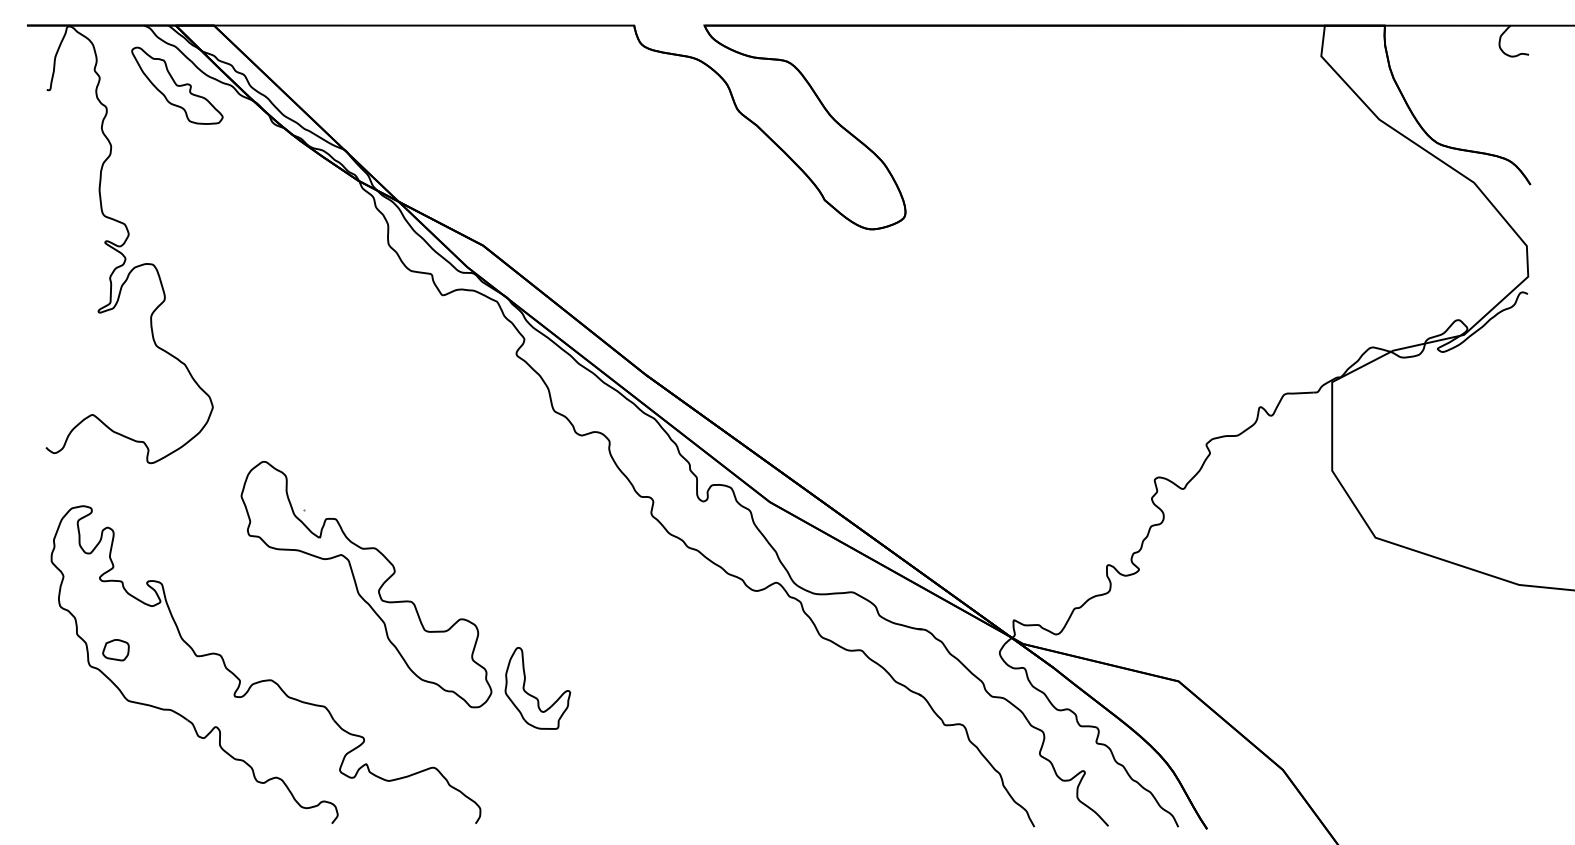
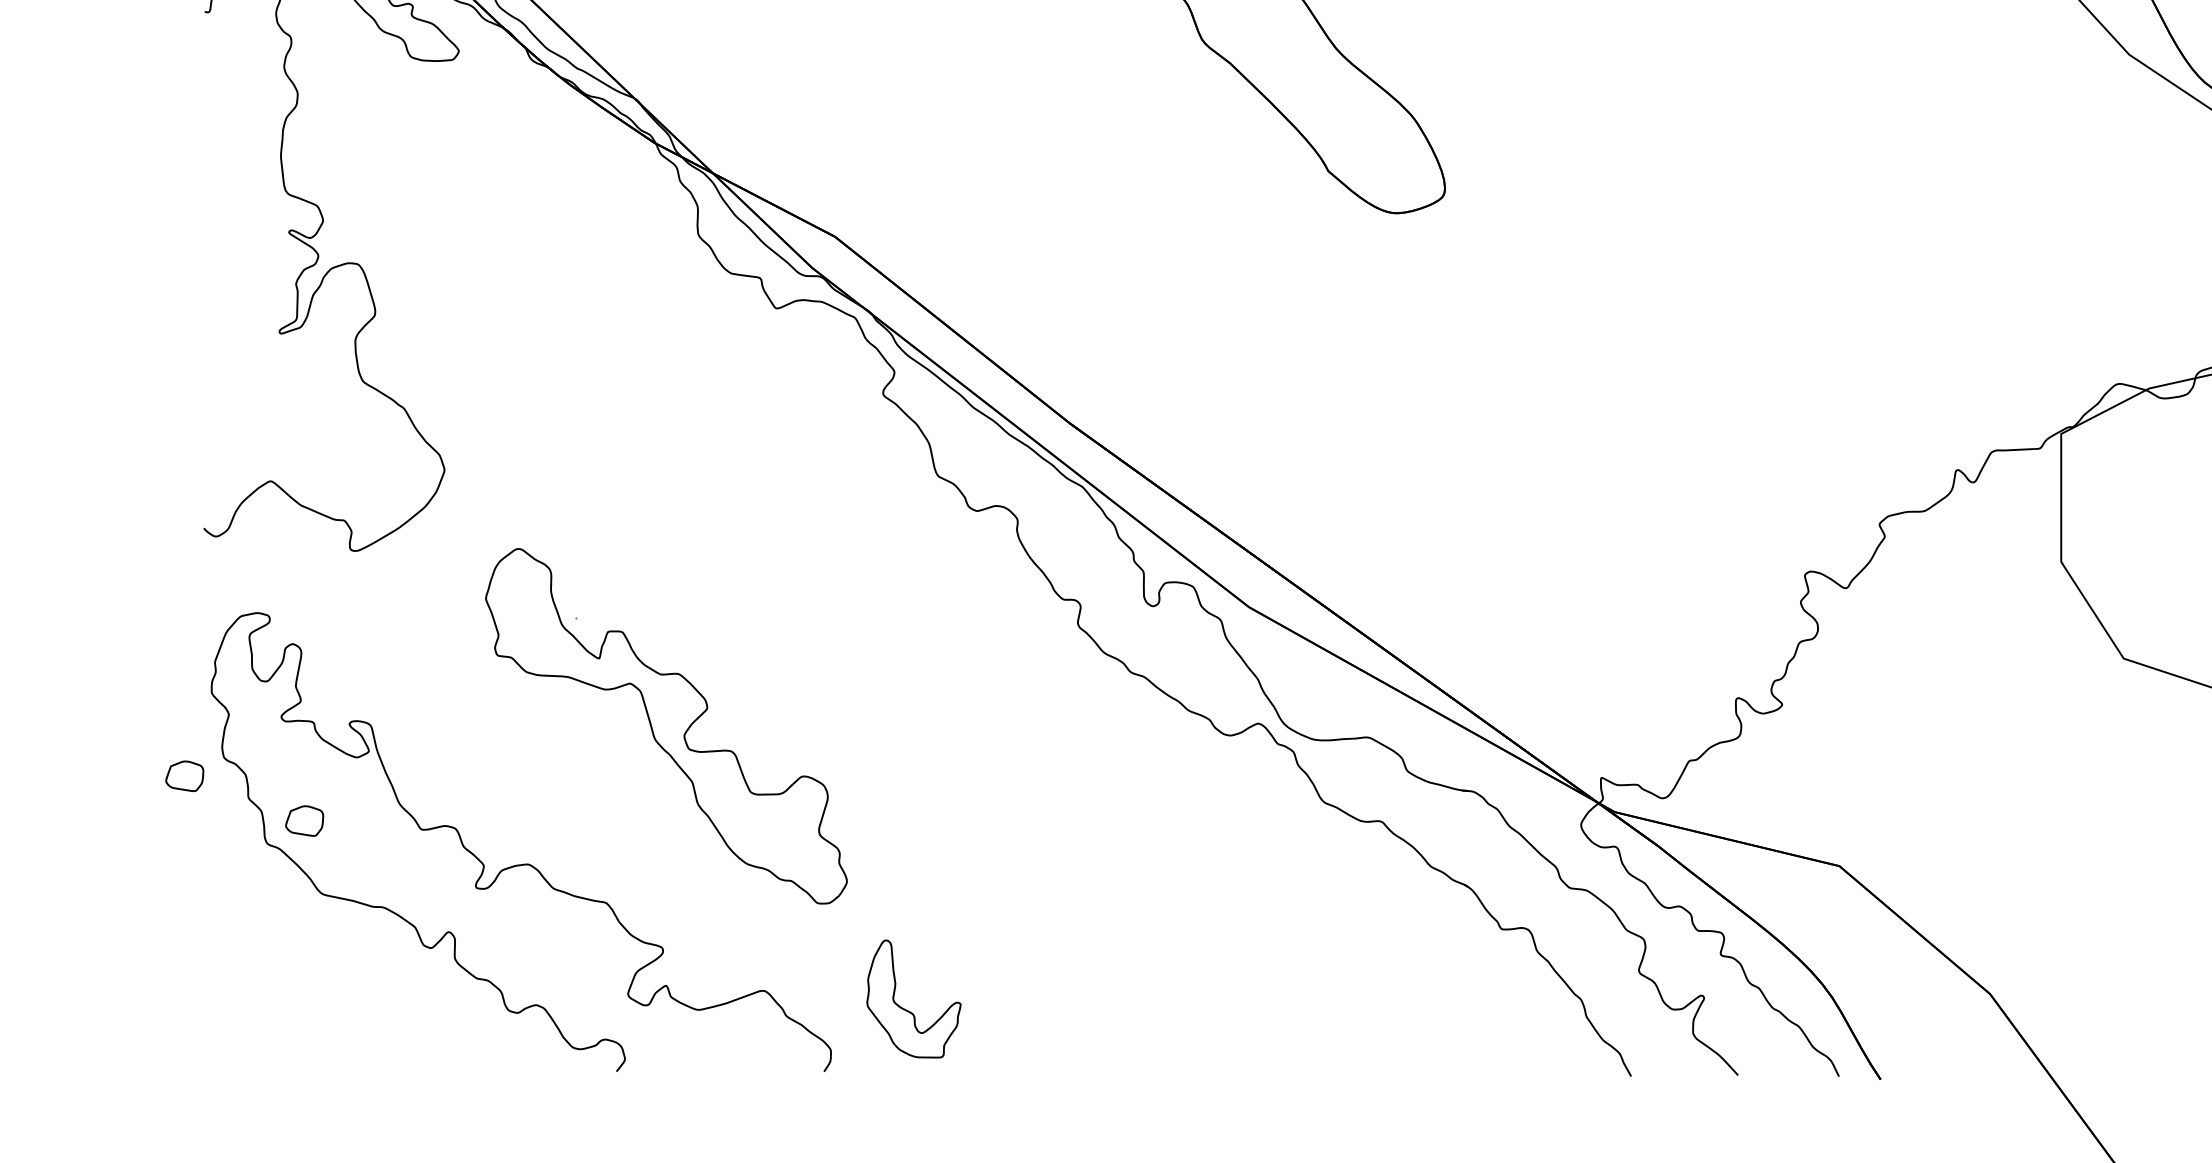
part: (32, 619) -> (184, 776), added
part: (533, 695) -> (907, 1009), moved

